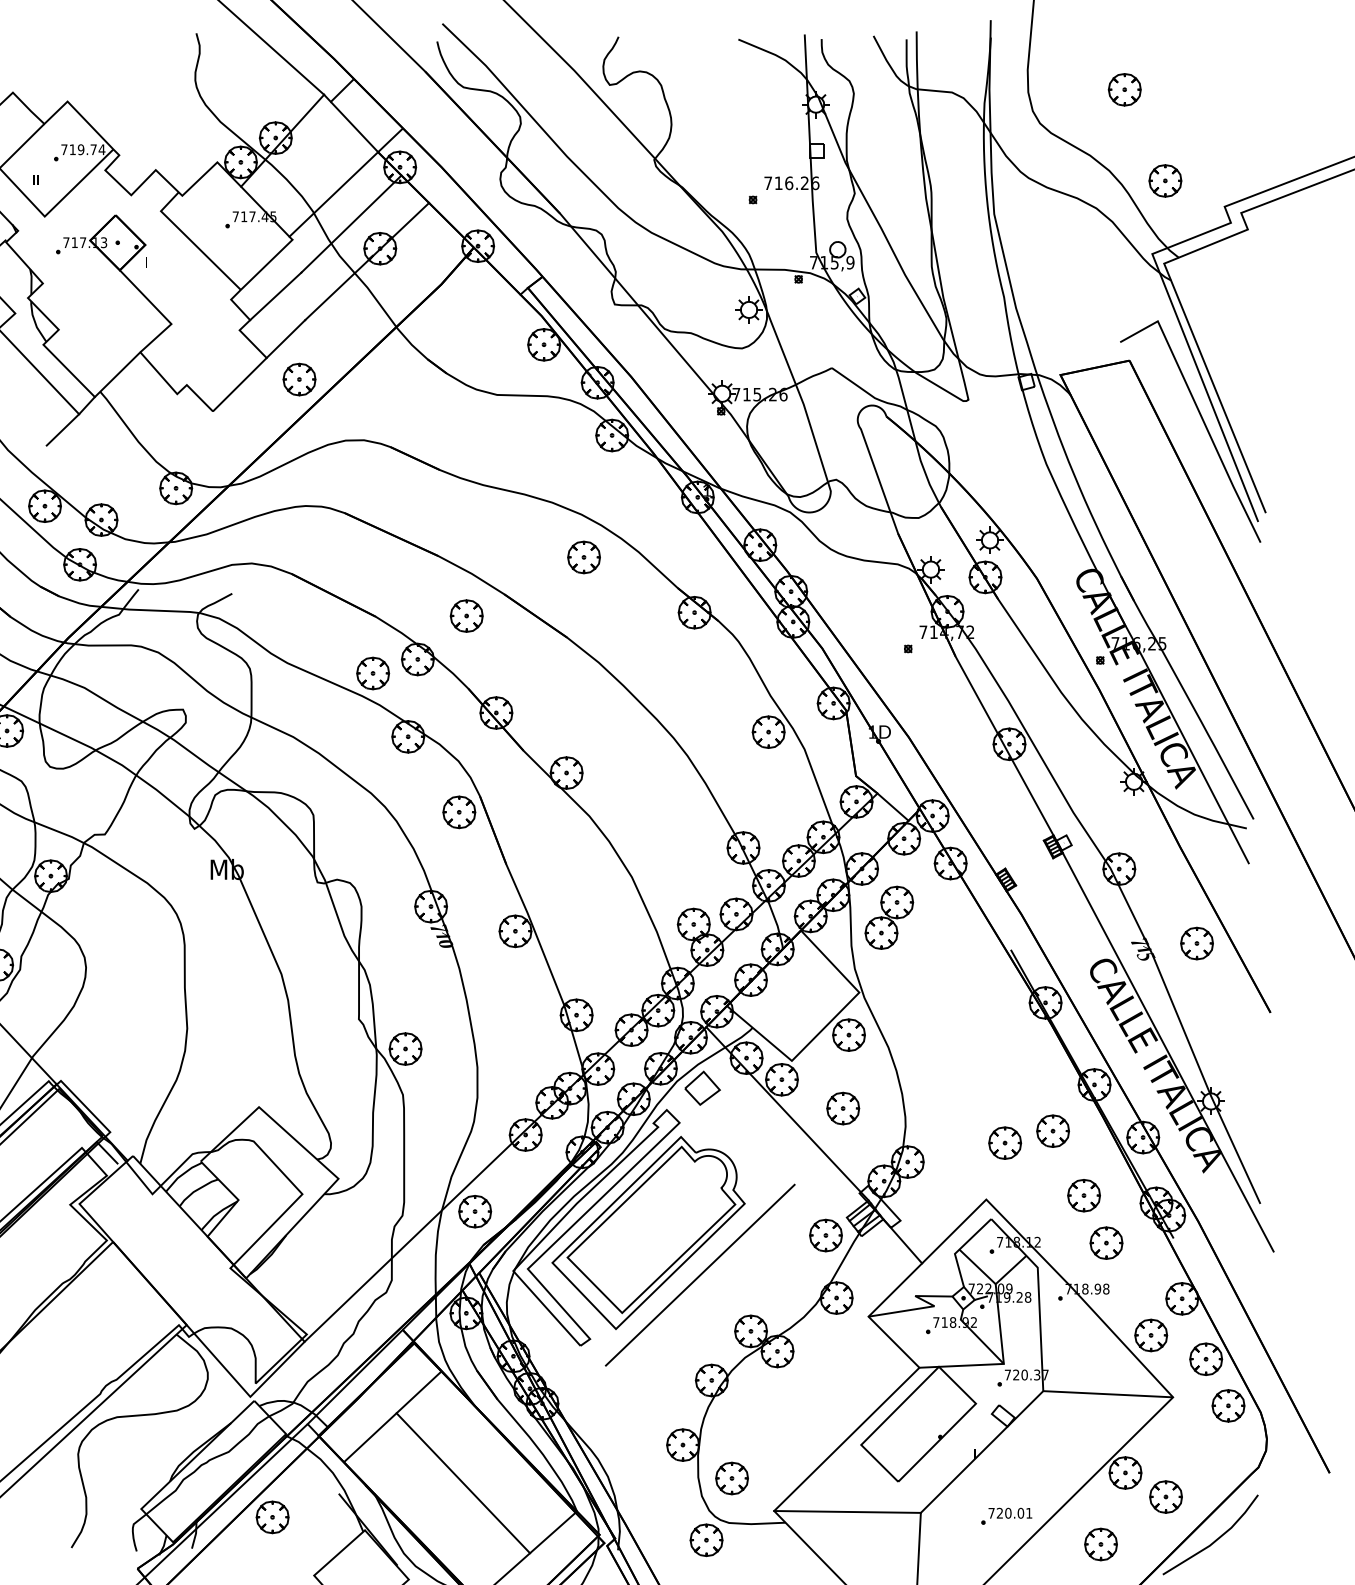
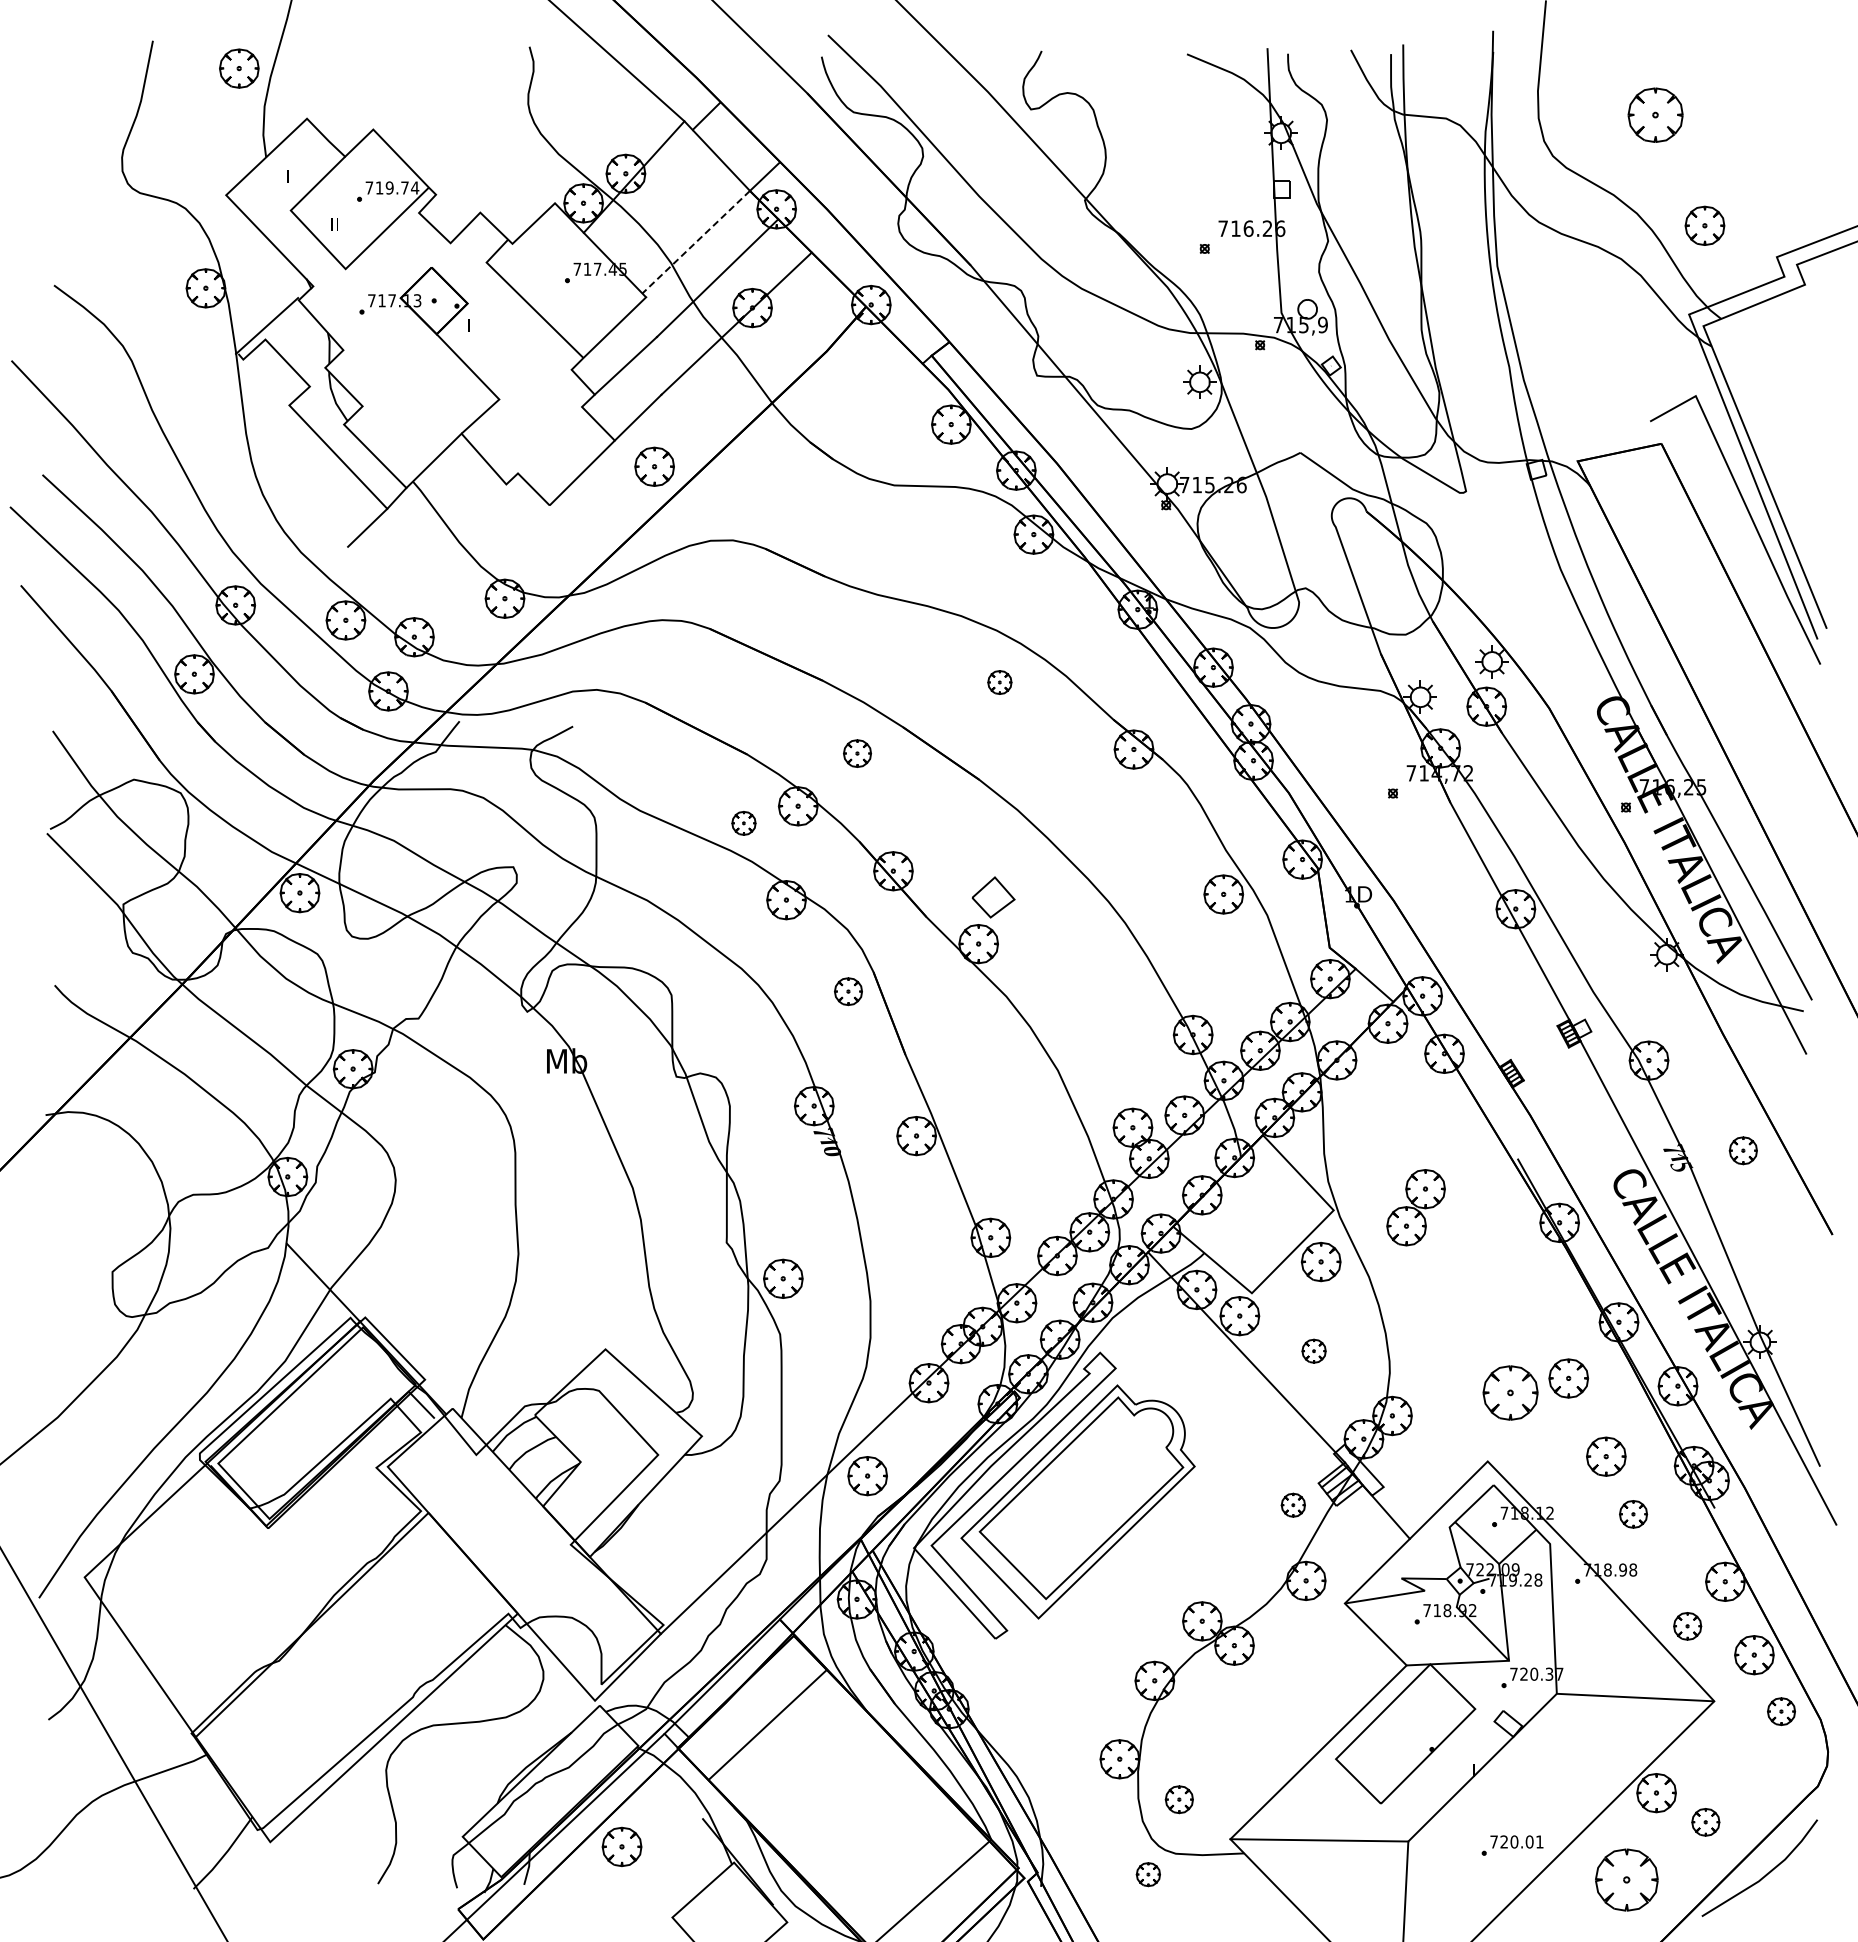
part: (1124, 89) -> (1655, 115), size x1.4
line: (333, 194) -> (695, 242), solid -> dashed
part: (583, 557) -> (999, 682), size x0.6
part: (466, 615) -> (857, 753), size x0.7
part: (372, 673) -> (743, 823), size x0.6
part: (459, 812) -> (848, 991), size x0.7
part: (888, 917) -> (1415, 1207), moved
part: (1197, 943) -> (1743, 1150), size x0.7
part: (702, 1088) -> (993, 897), moved
part: (842, 1108) -> (1313, 1351), size x0.6
part: (1005, 1142) -> (1510, 1392), size x1.4
part: (826, 1235) -> (1293, 1505), size x0.6
part: (1106, 1243) -> (1633, 1514), size x0.7
line: (700, 1274) -> (1140, 1552), removed
part: (1151, 1335) -> (1687, 1626), size x0.7
part: (1228, 1405) -> (1781, 1711), size x0.7
part: (732, 1478) -> (1179, 1799), size x0.7
line: (463, 1483) -> (853, 1805), removed
part: (1165, 1497) -> (1705, 1822), size x0.7
part: (706, 1540) -> (1148, 1874), size x0.6
part: (1100, 1544) -> (1626, 1879), size x1.6

